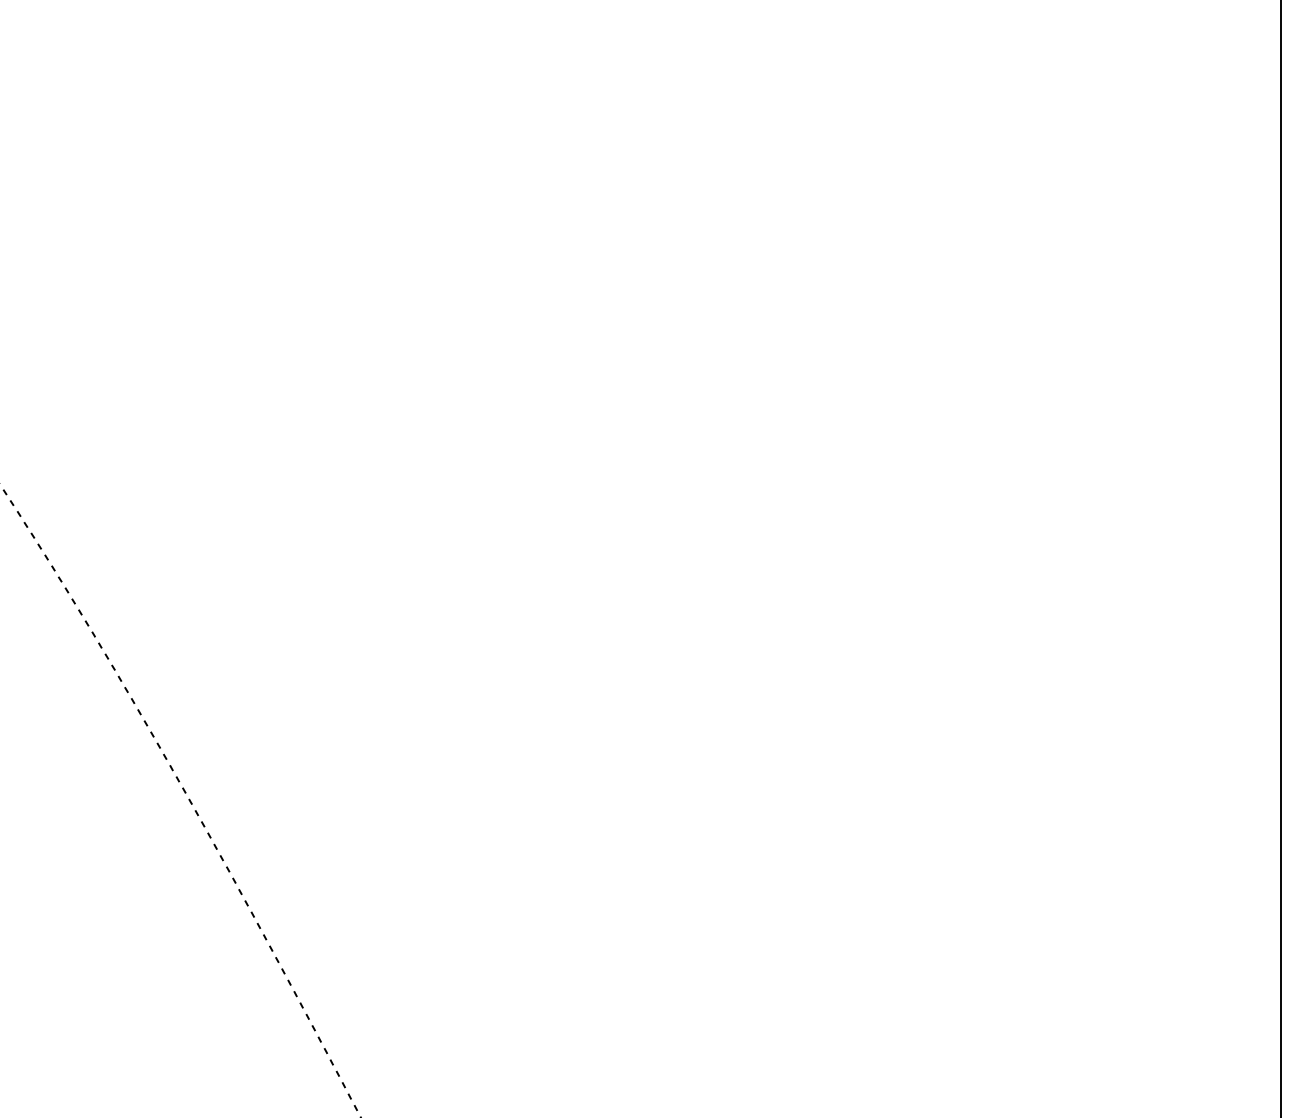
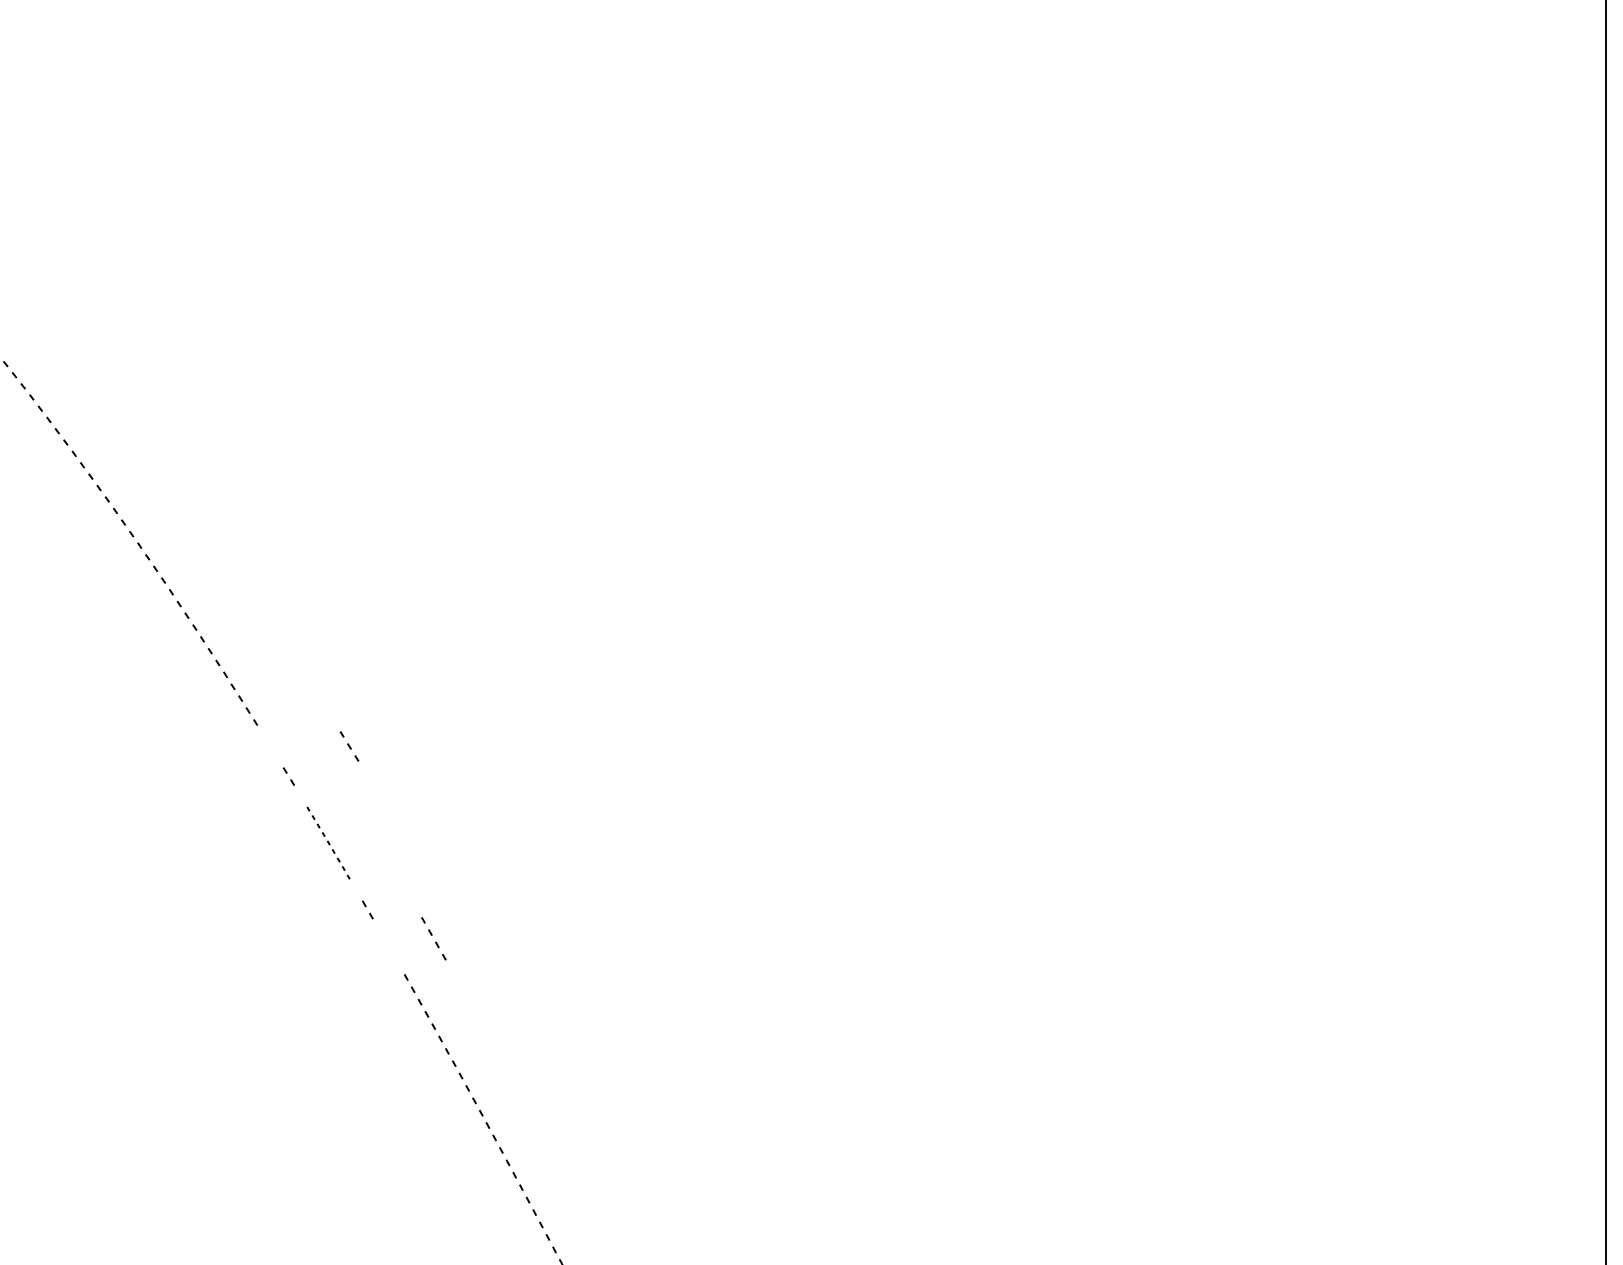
part: (60, 579) -> (349, 746), moved
part: (113, 667) -> (328, 842), size x0.7
part: (168, 762) -> (433, 938), moved

